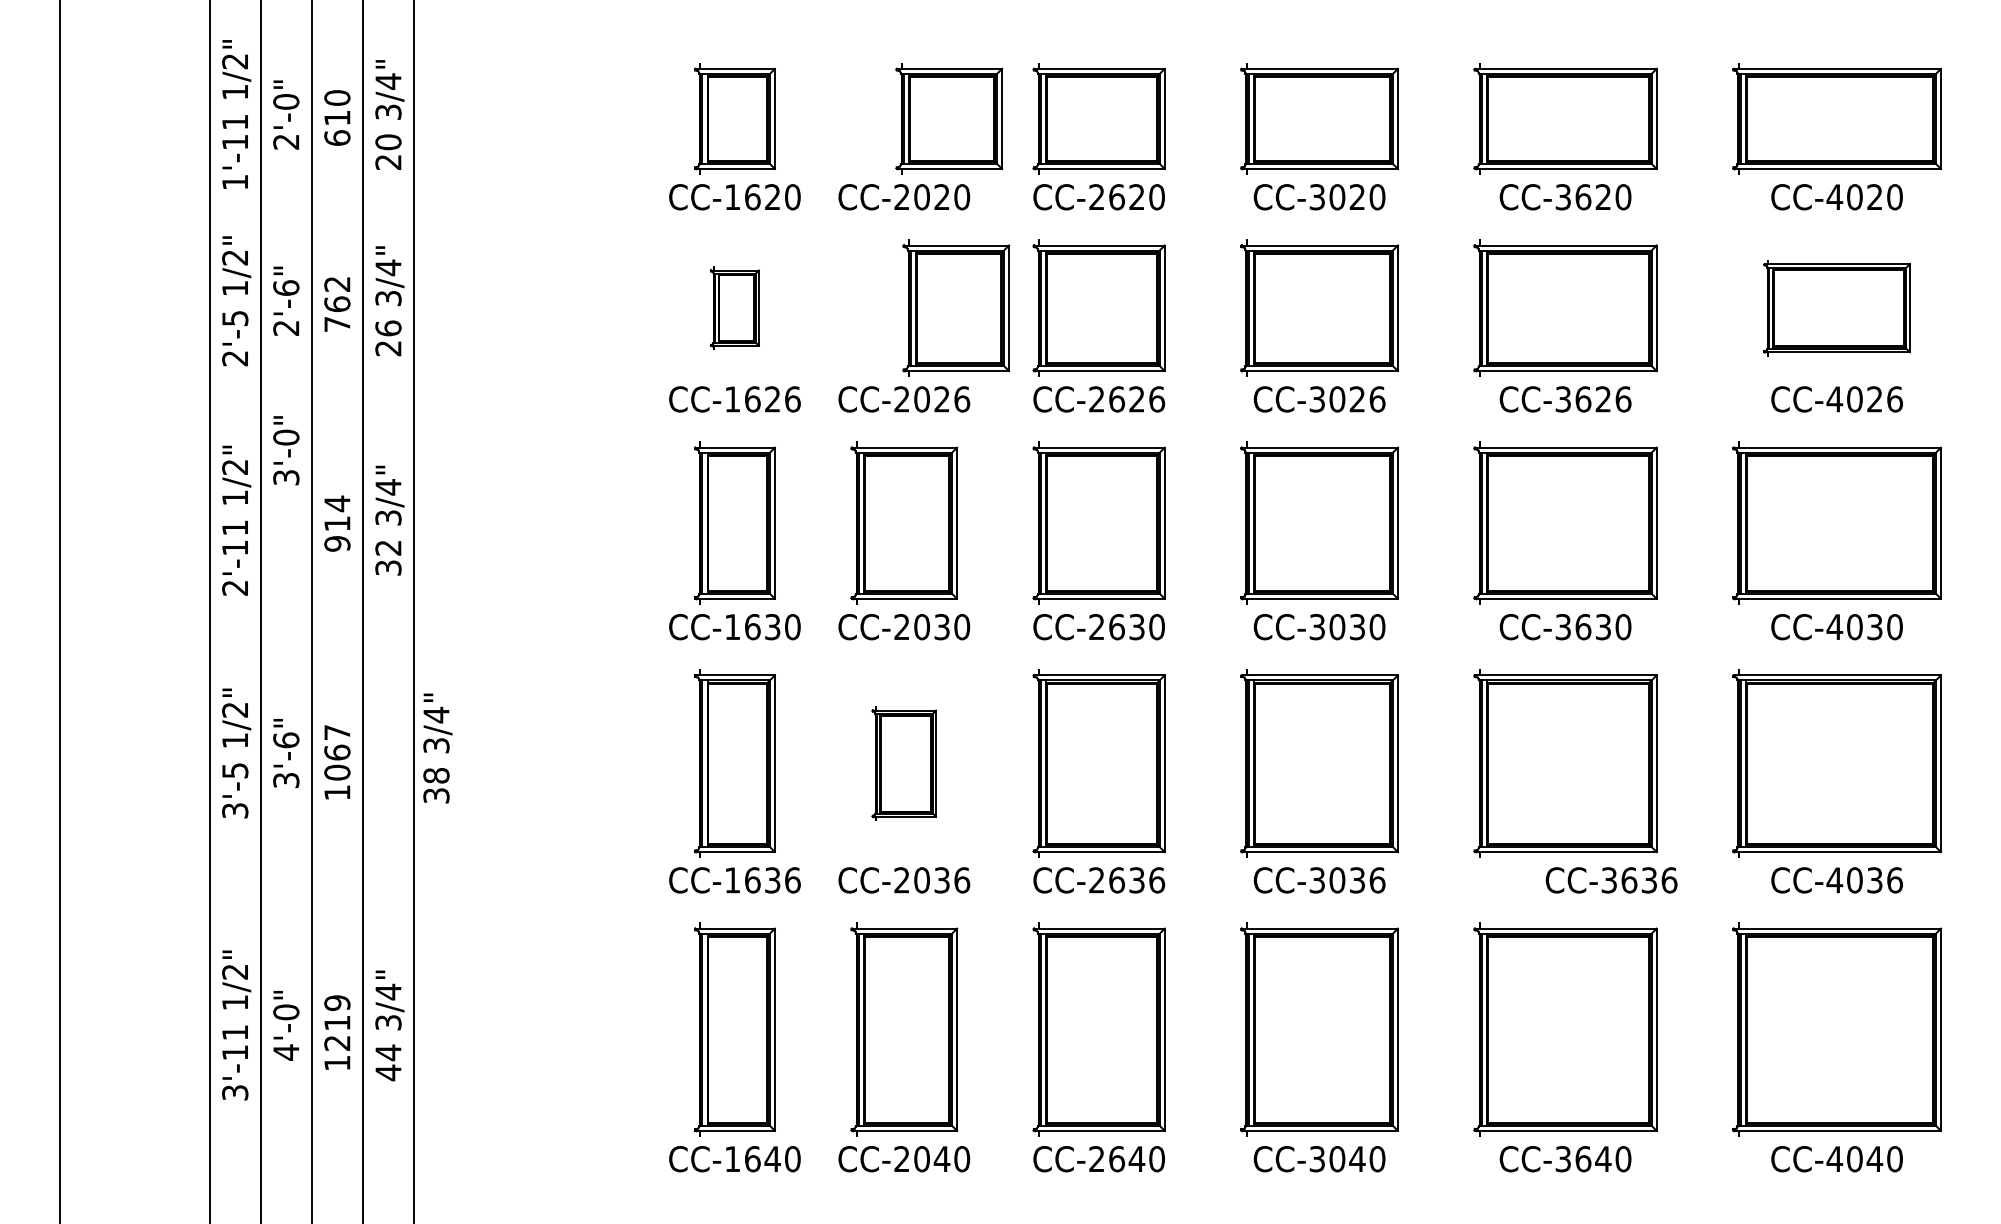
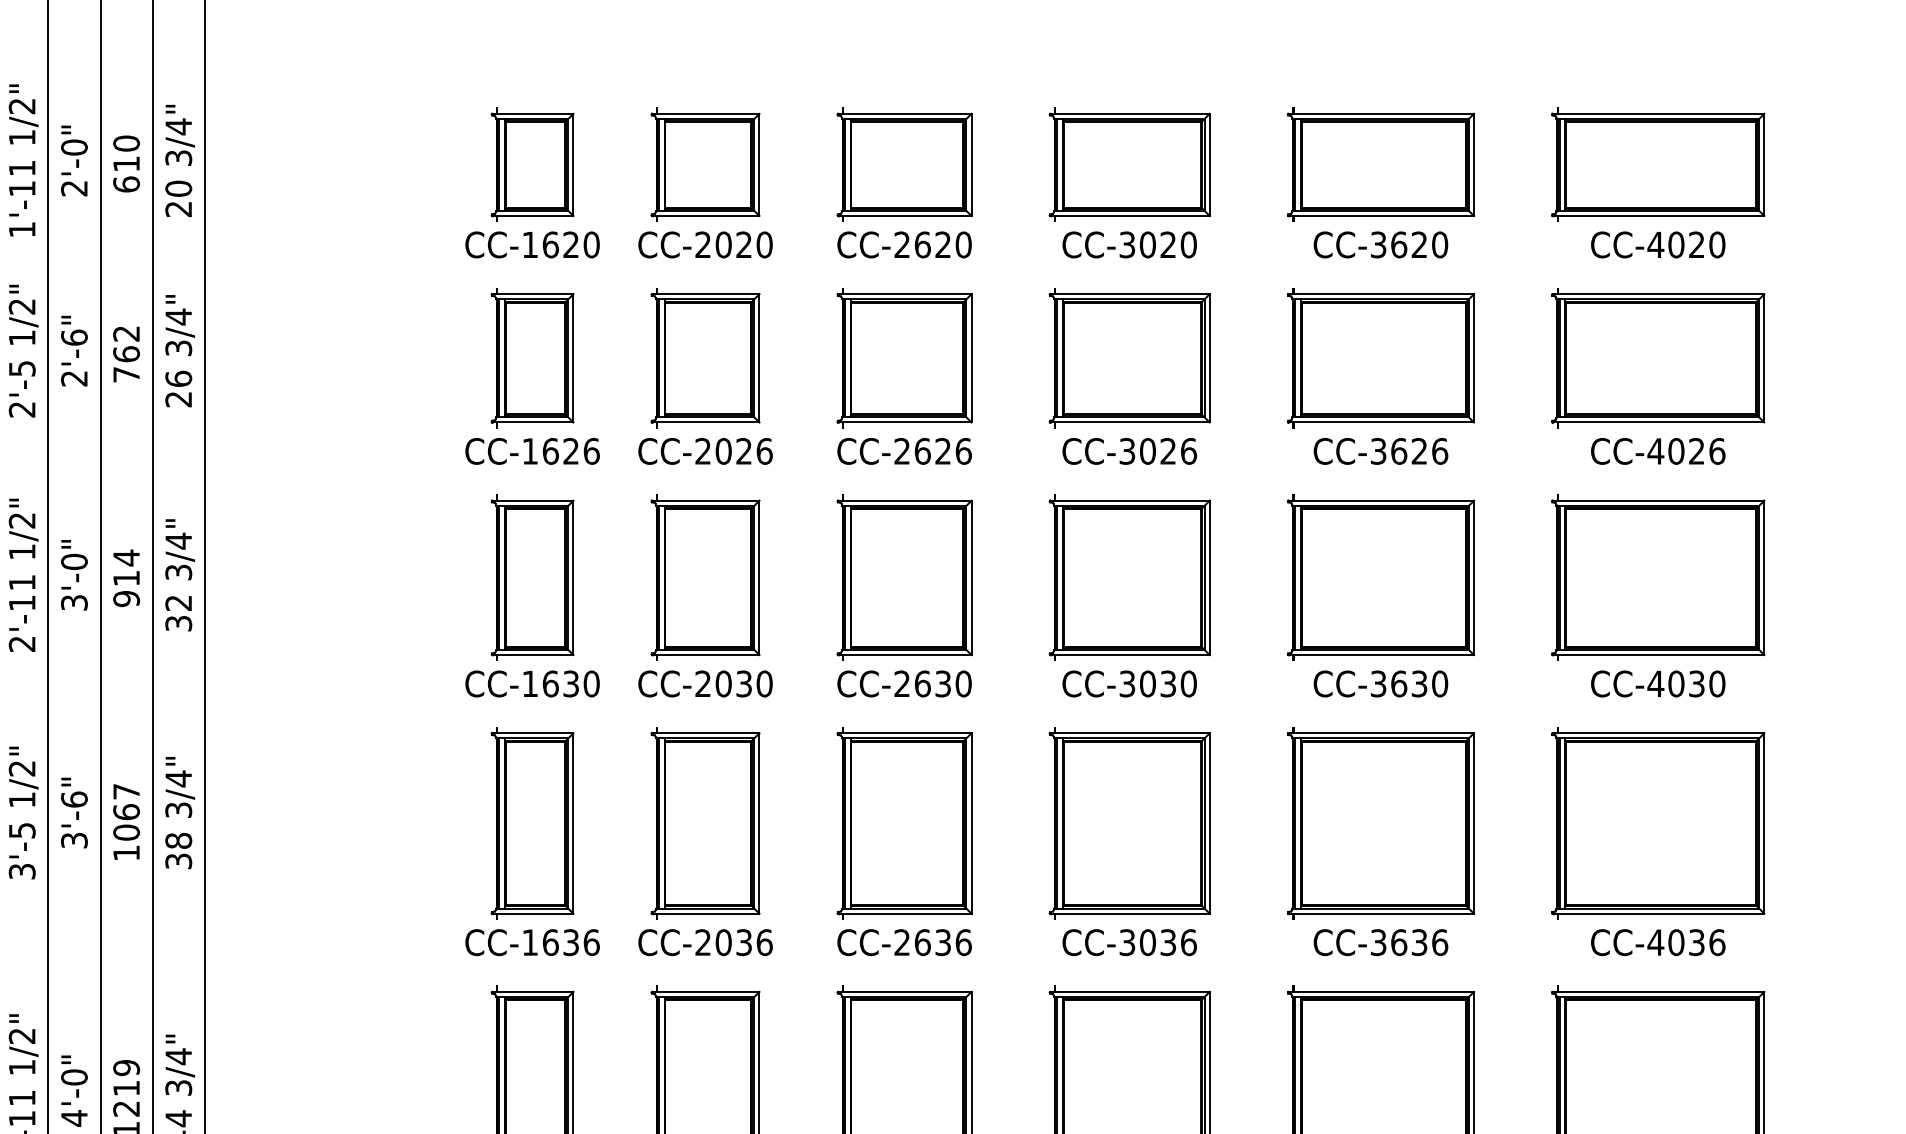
part: (949, 118) -> (705, 164), moved
part: (734, 307) -> (532, 357), size x1.67
part: (956, 307) -> (705, 357), moved
part: (1836, 307) -> (1657, 357), size x1.43
text: (286, 450) -> (74, 575), moved
text: (437, 748) -> (179, 813), moved
part: (904, 763) -> (705, 823), size x1.67
text: (1611, 880) -> (1380, 942), moved

